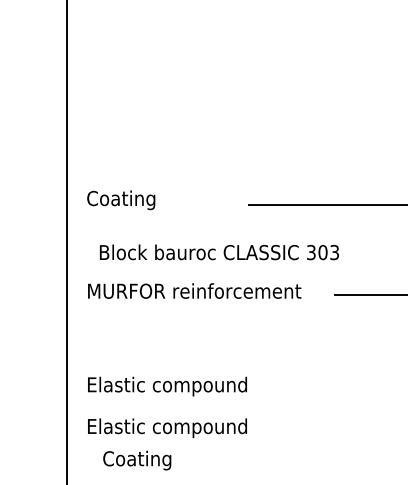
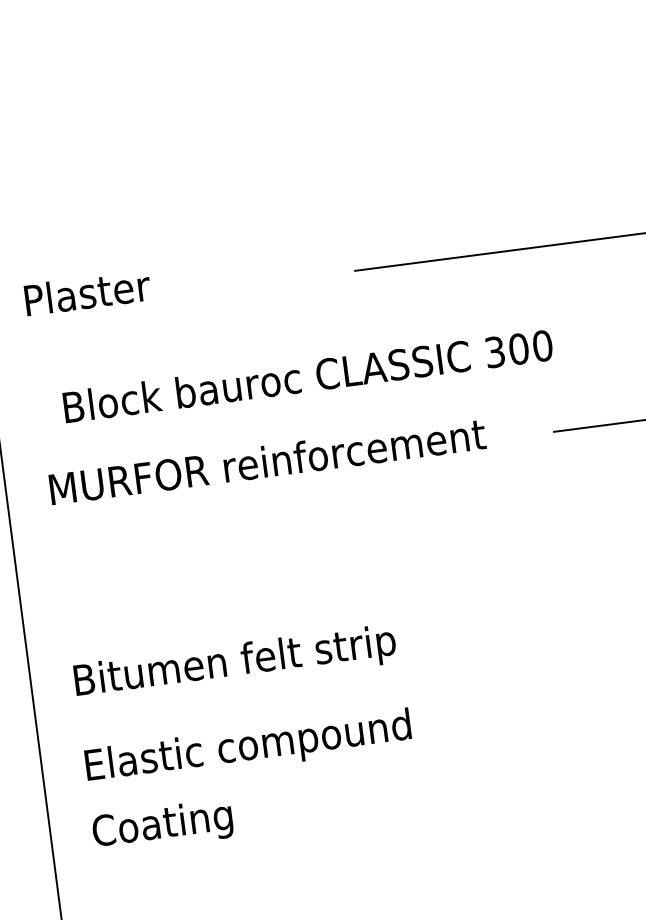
text: (121, 200) -> (94, 296), Coating -> Plaster
text: (334, 252) -> (542, 345), 303 -> 300
text: (169, 386) -> (241, 662), Elastic compound -> Bitumen felt strip
text: (137, 460) -> (163, 826), moved

